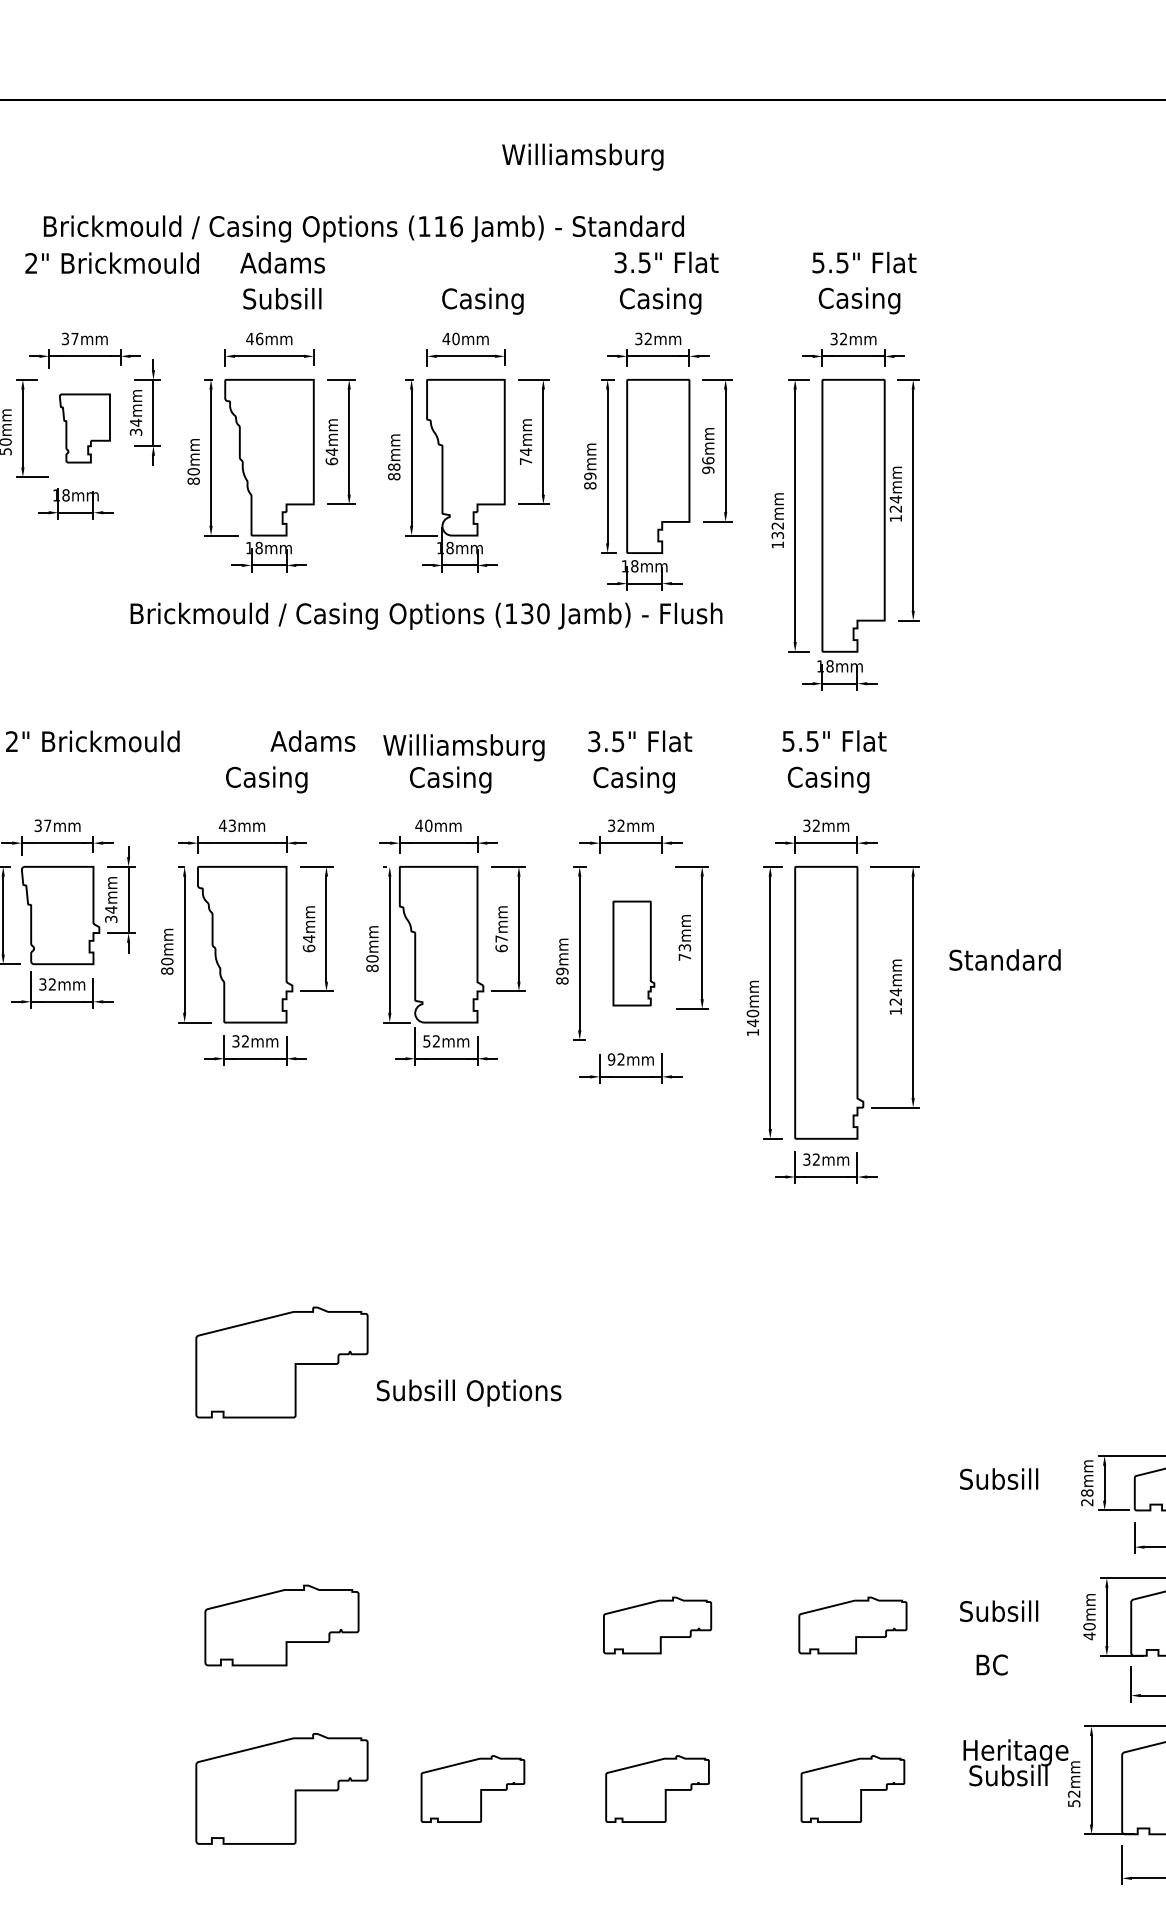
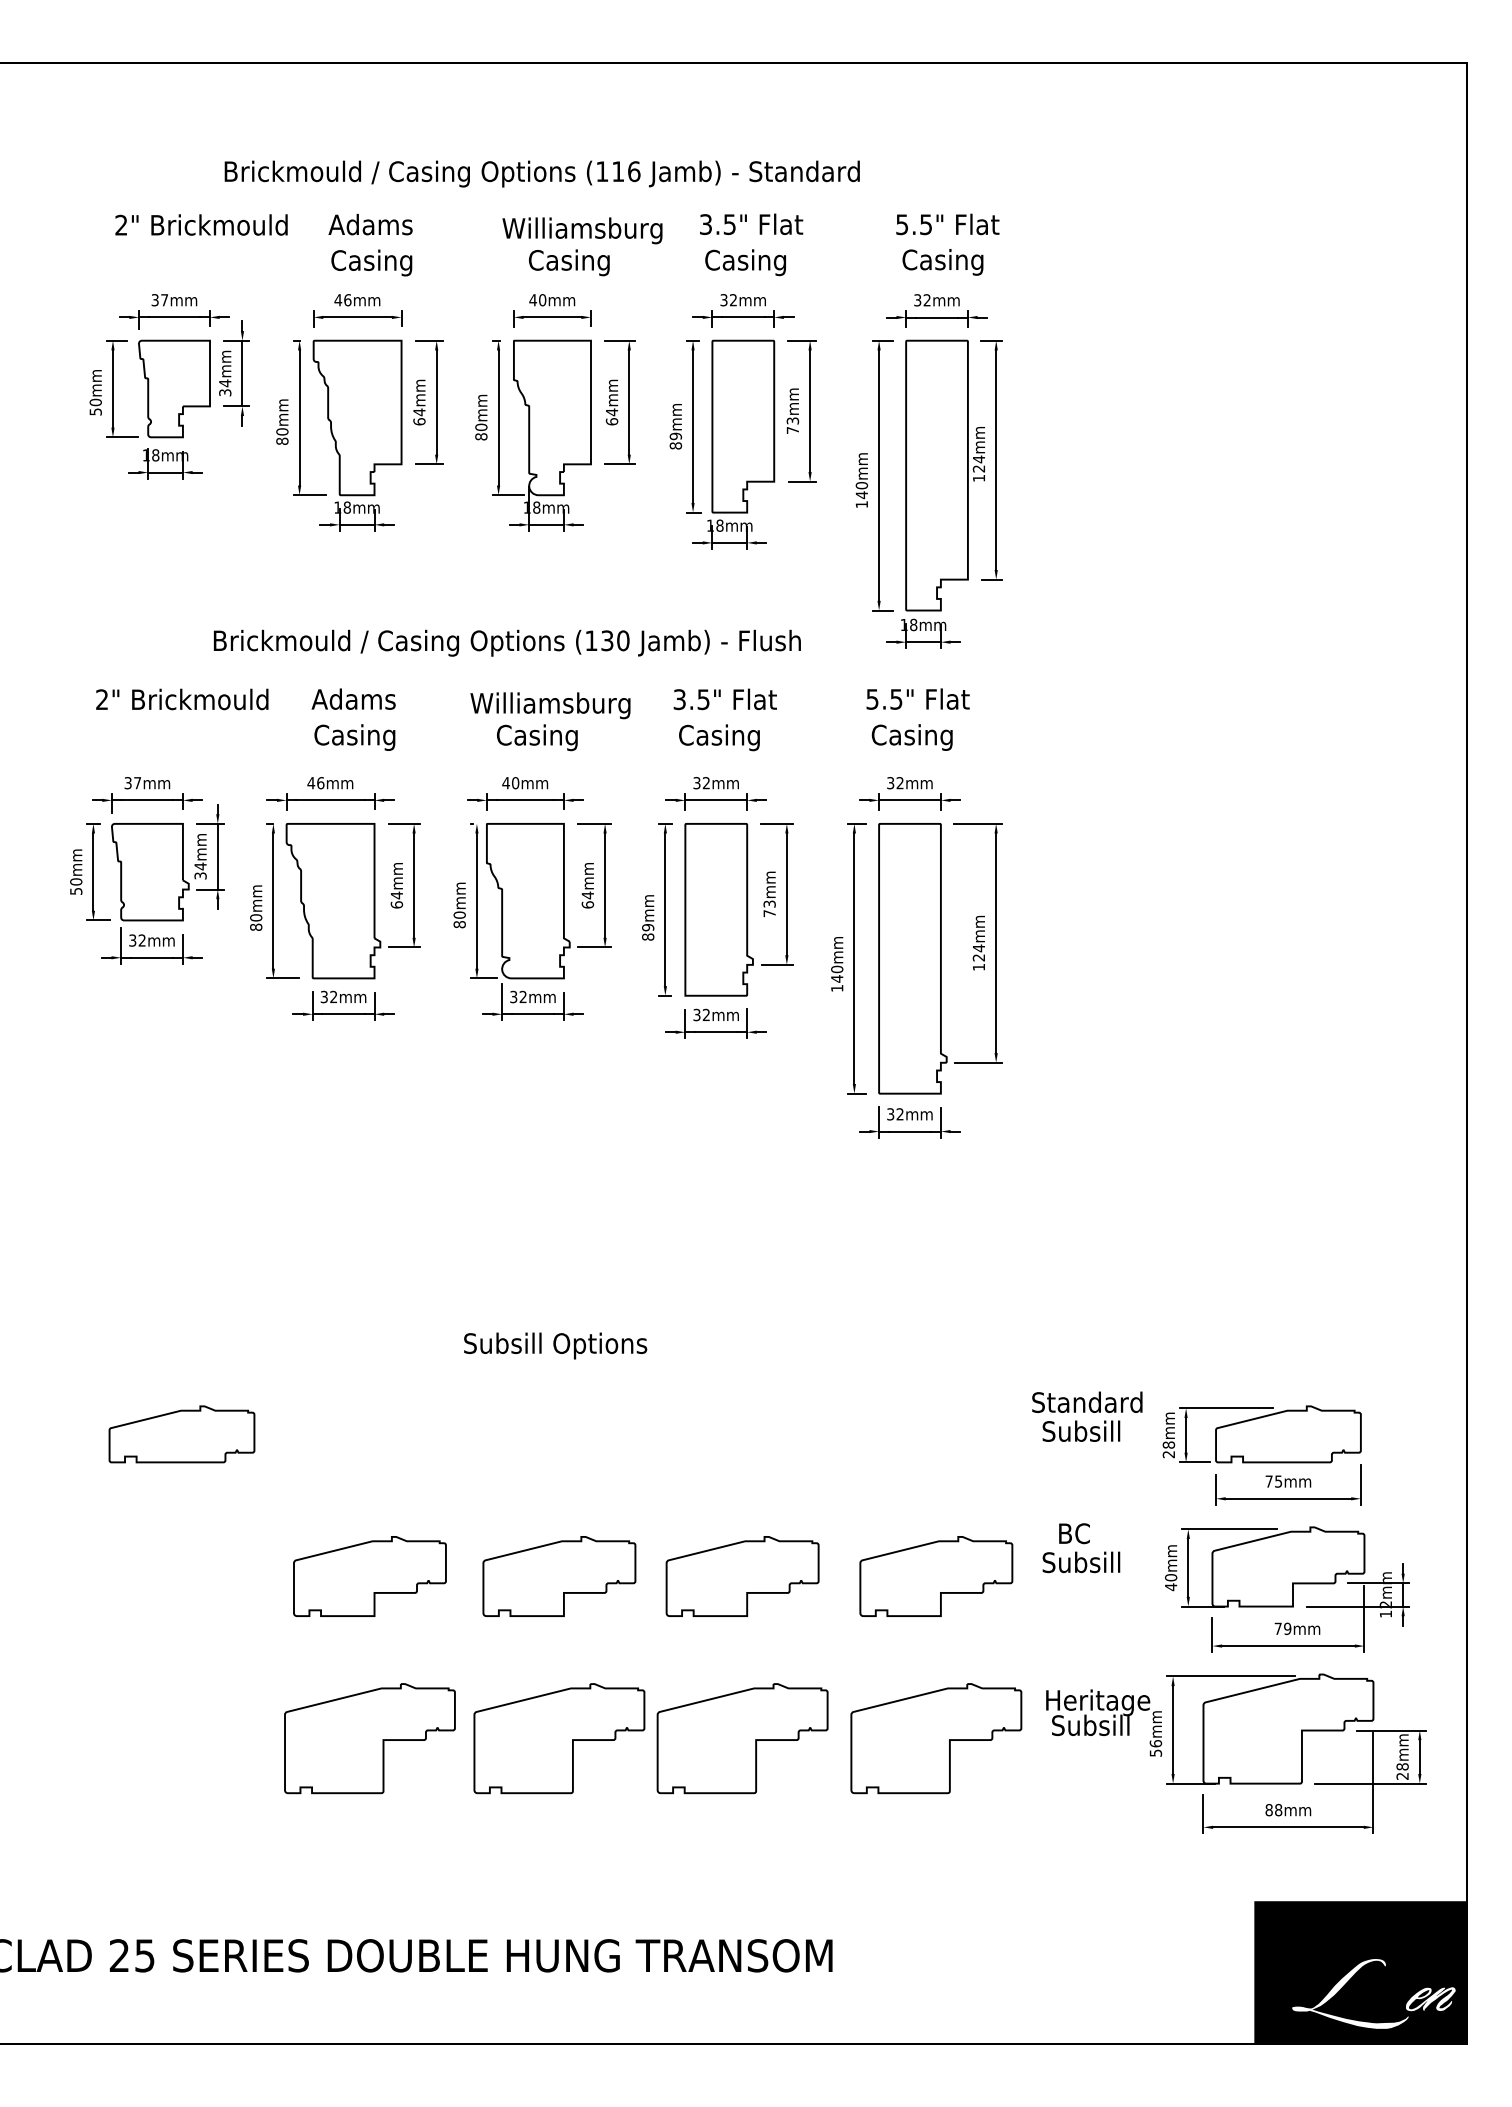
text: (582, 156) -> (582, 230), moved
text: (363, 228) -> (541, 173), moved
text: (283, 300) -> (371, 262), Subsill -> Casing
part: (84, 427) -> (174, 388), size x1.43
text: (525, 461) -> (611, 421), 74mm -> 64mm
text: (707, 465) -> (792, 425), 96mm -> 73mm
text: (394, 467) -> (481, 427), 88mm -> 80mm
text: (777, 530) -> (861, 490), 132mm -> 140mm
text: (426, 615) -> (507, 642), moved
text: (312, 740) -> (353, 698), moved
text: (232, 826) -> (320, 783), 43mm -> 46mm
text: (501, 939) -> (587, 895), 67mm -> 64mm
part: (633, 953) -> (718, 909), size x1.67
text: (1005, 959) -> (1087, 1401), moved
text: (426, 1040) -> (513, 996), 52mm -> 32mm
text: (611, 1058) -> (696, 1014), 92mm -> 32mm
part: (281, 1362) -> (369, 1315), removed
part: (91, 1482) -> (181, 1434), added
part: (473, 1625) -> (559, 1576), added
part: (657, 1625) -> (742, 1576), size x1.43
part: (853, 1625) -> (936, 1576), size x1.43
text: (992, 1664) -> (1074, 1533), moved
part: (473, 1788) -> (559, 1738), size x1.67
part: (657, 1788) -> (742, 1738), size x1.67
part: (853, 1788) -> (936, 1738), size x1.67
text: (1073, 1793) -> (1155, 1743), 52mm -> 56mm

